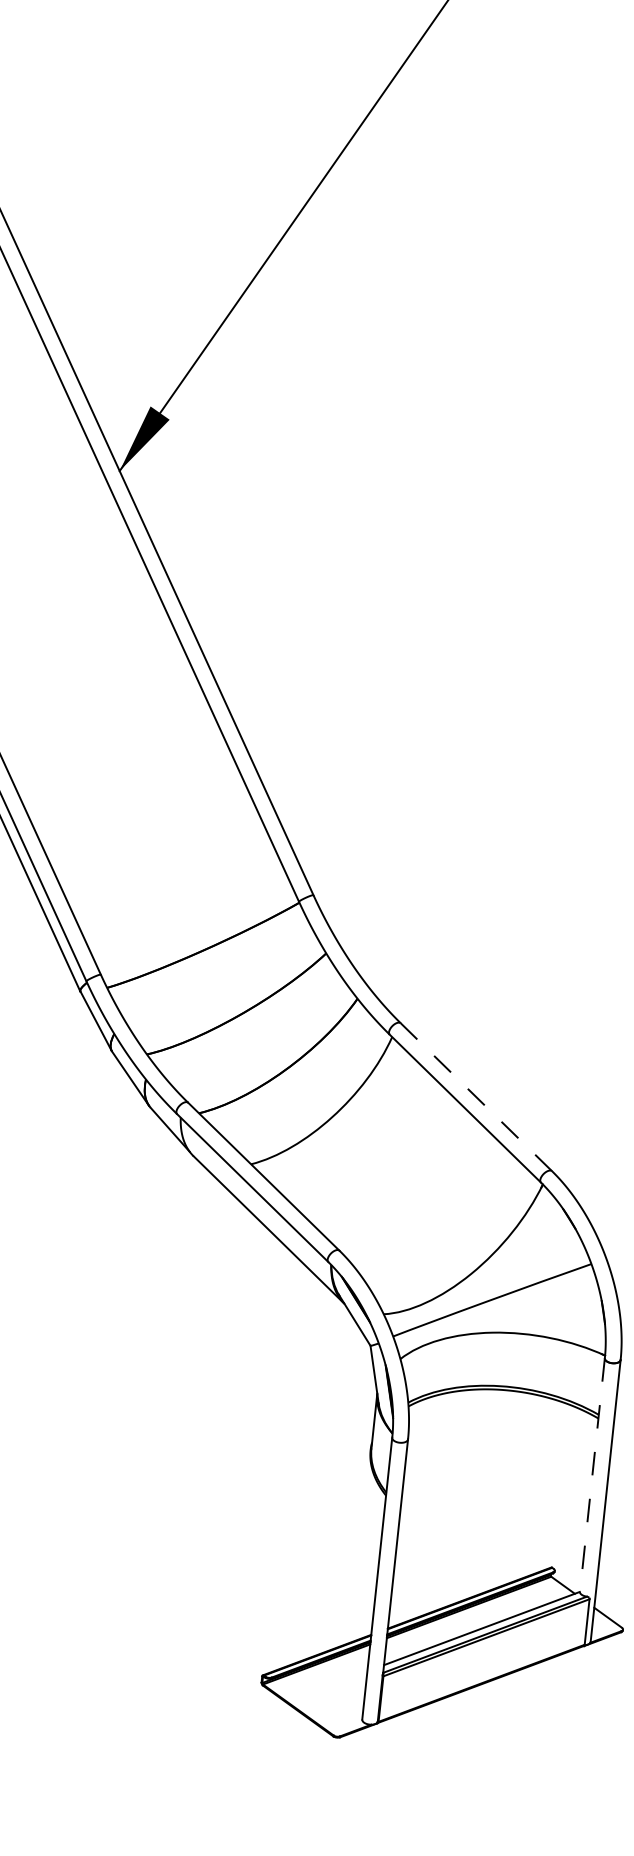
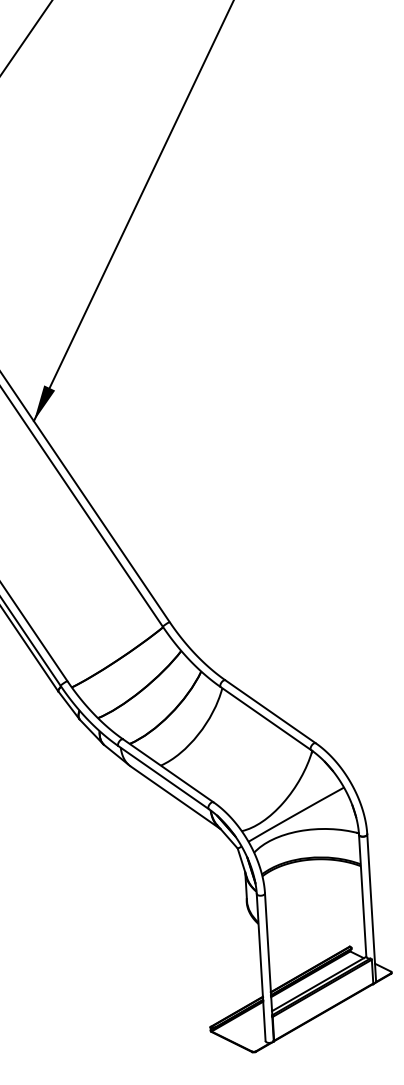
line: (476, 1096) -> (270, 711), dashed -> solid
line: (591, 1476) -> (362, 896), dashed -> solid

